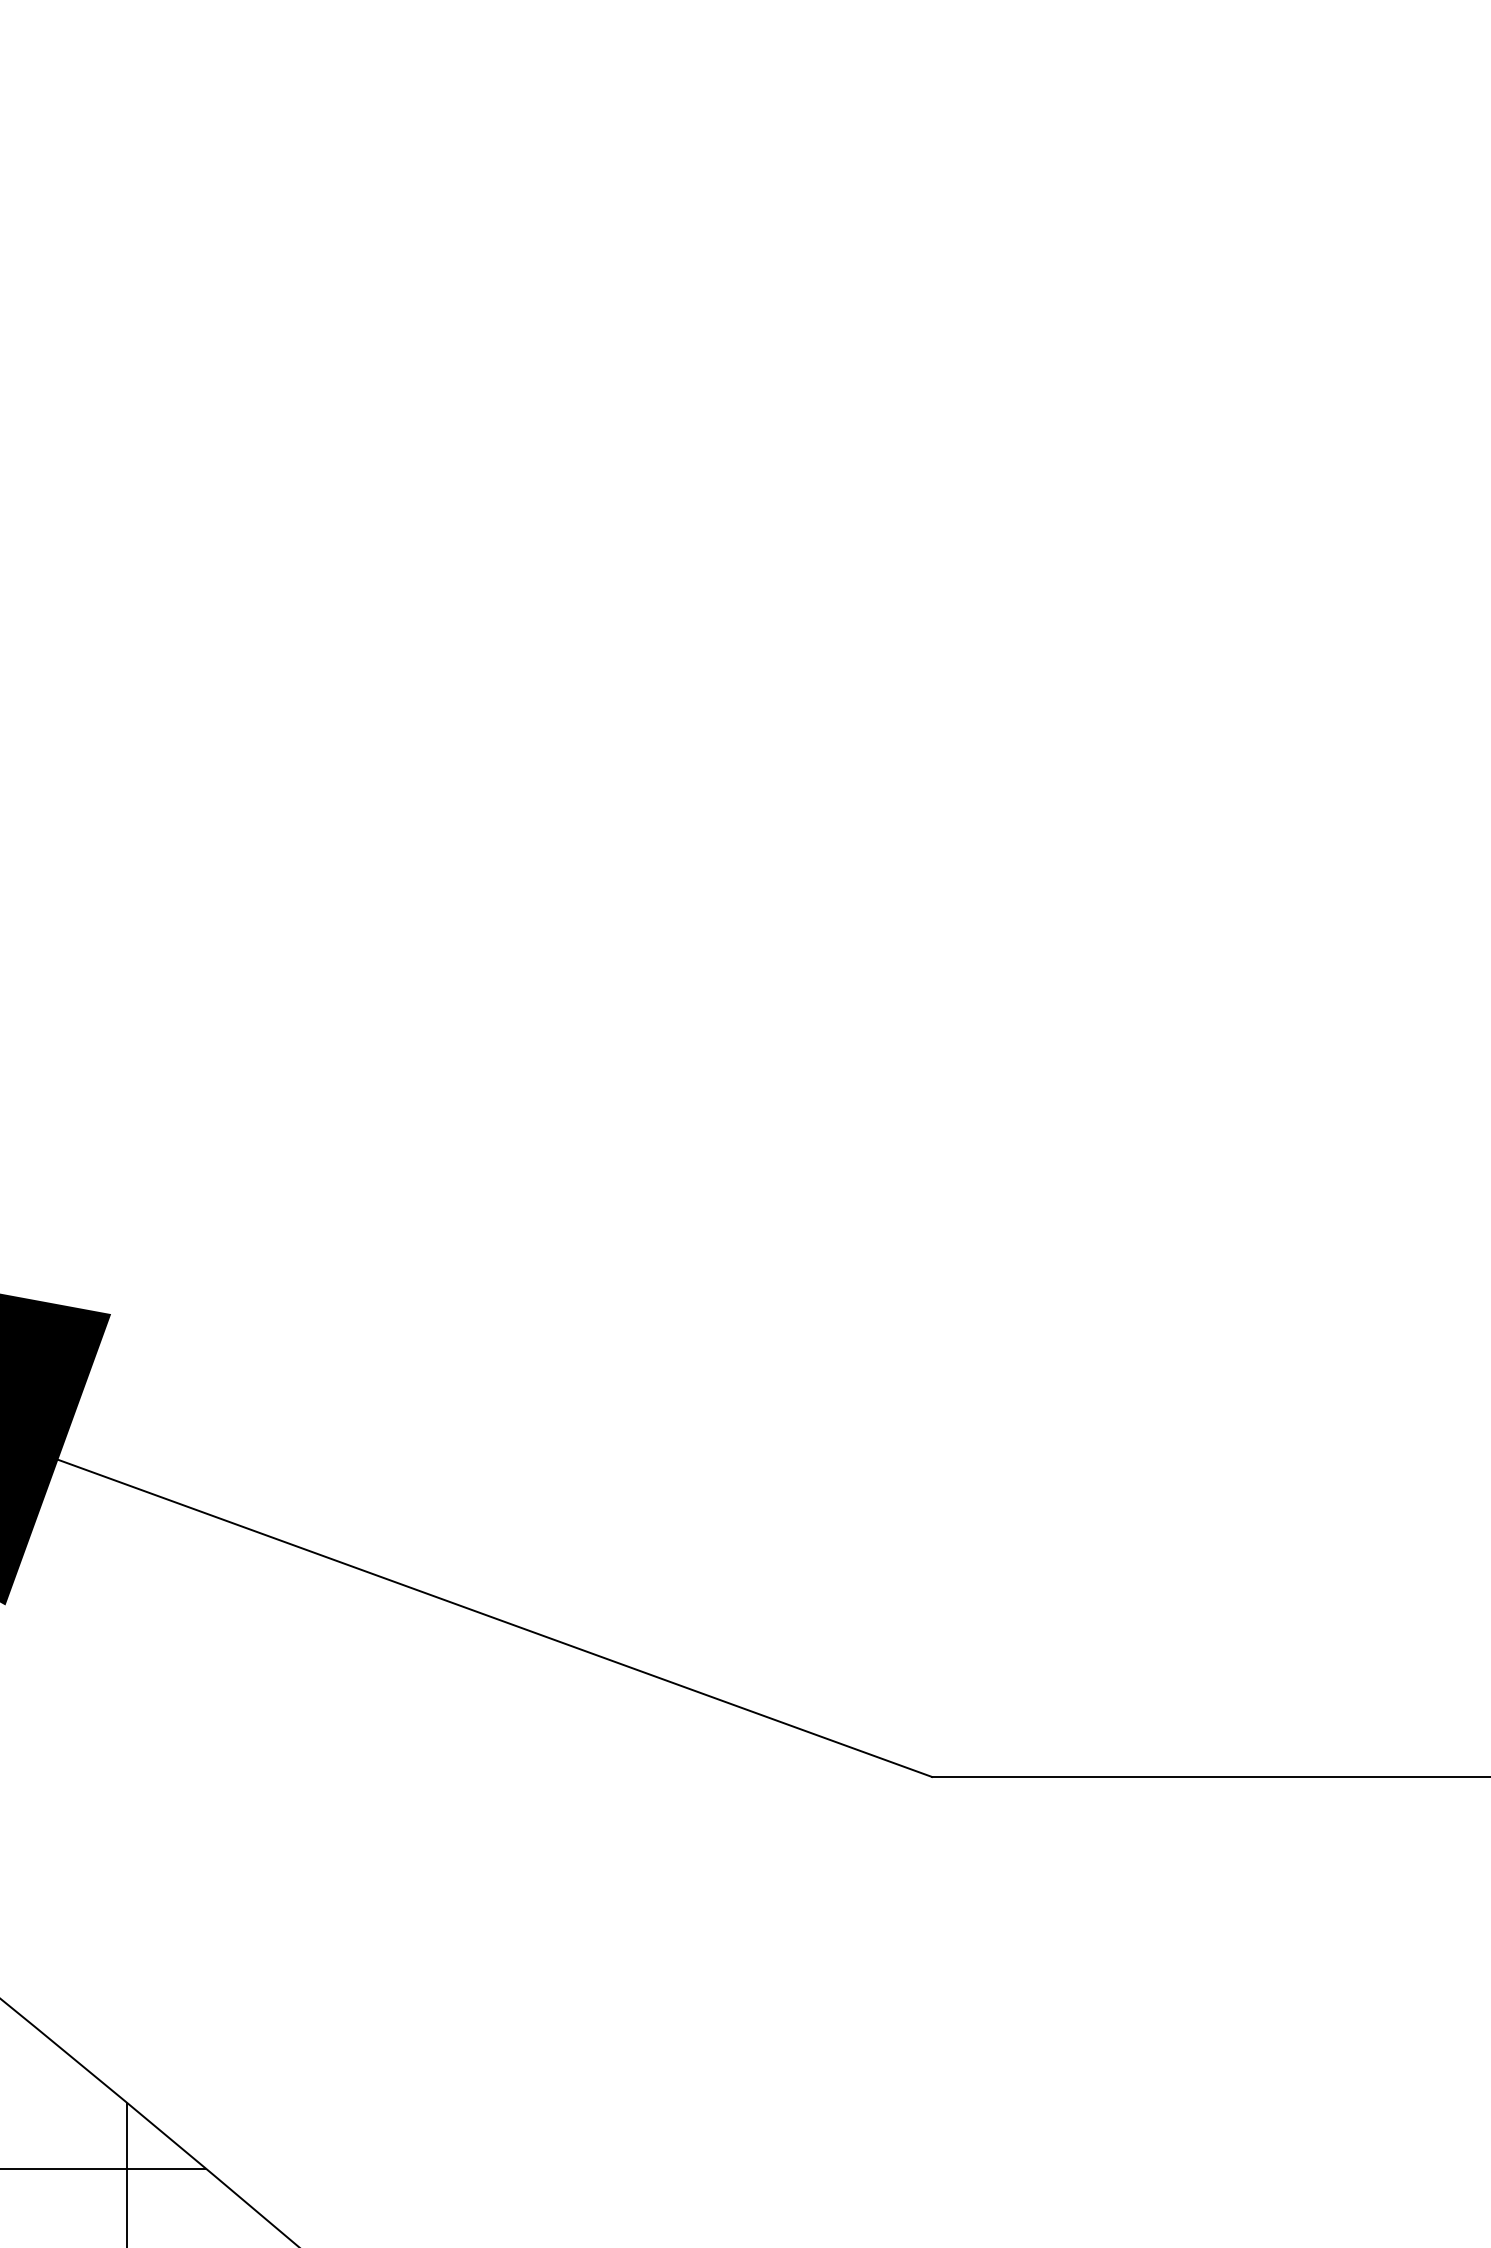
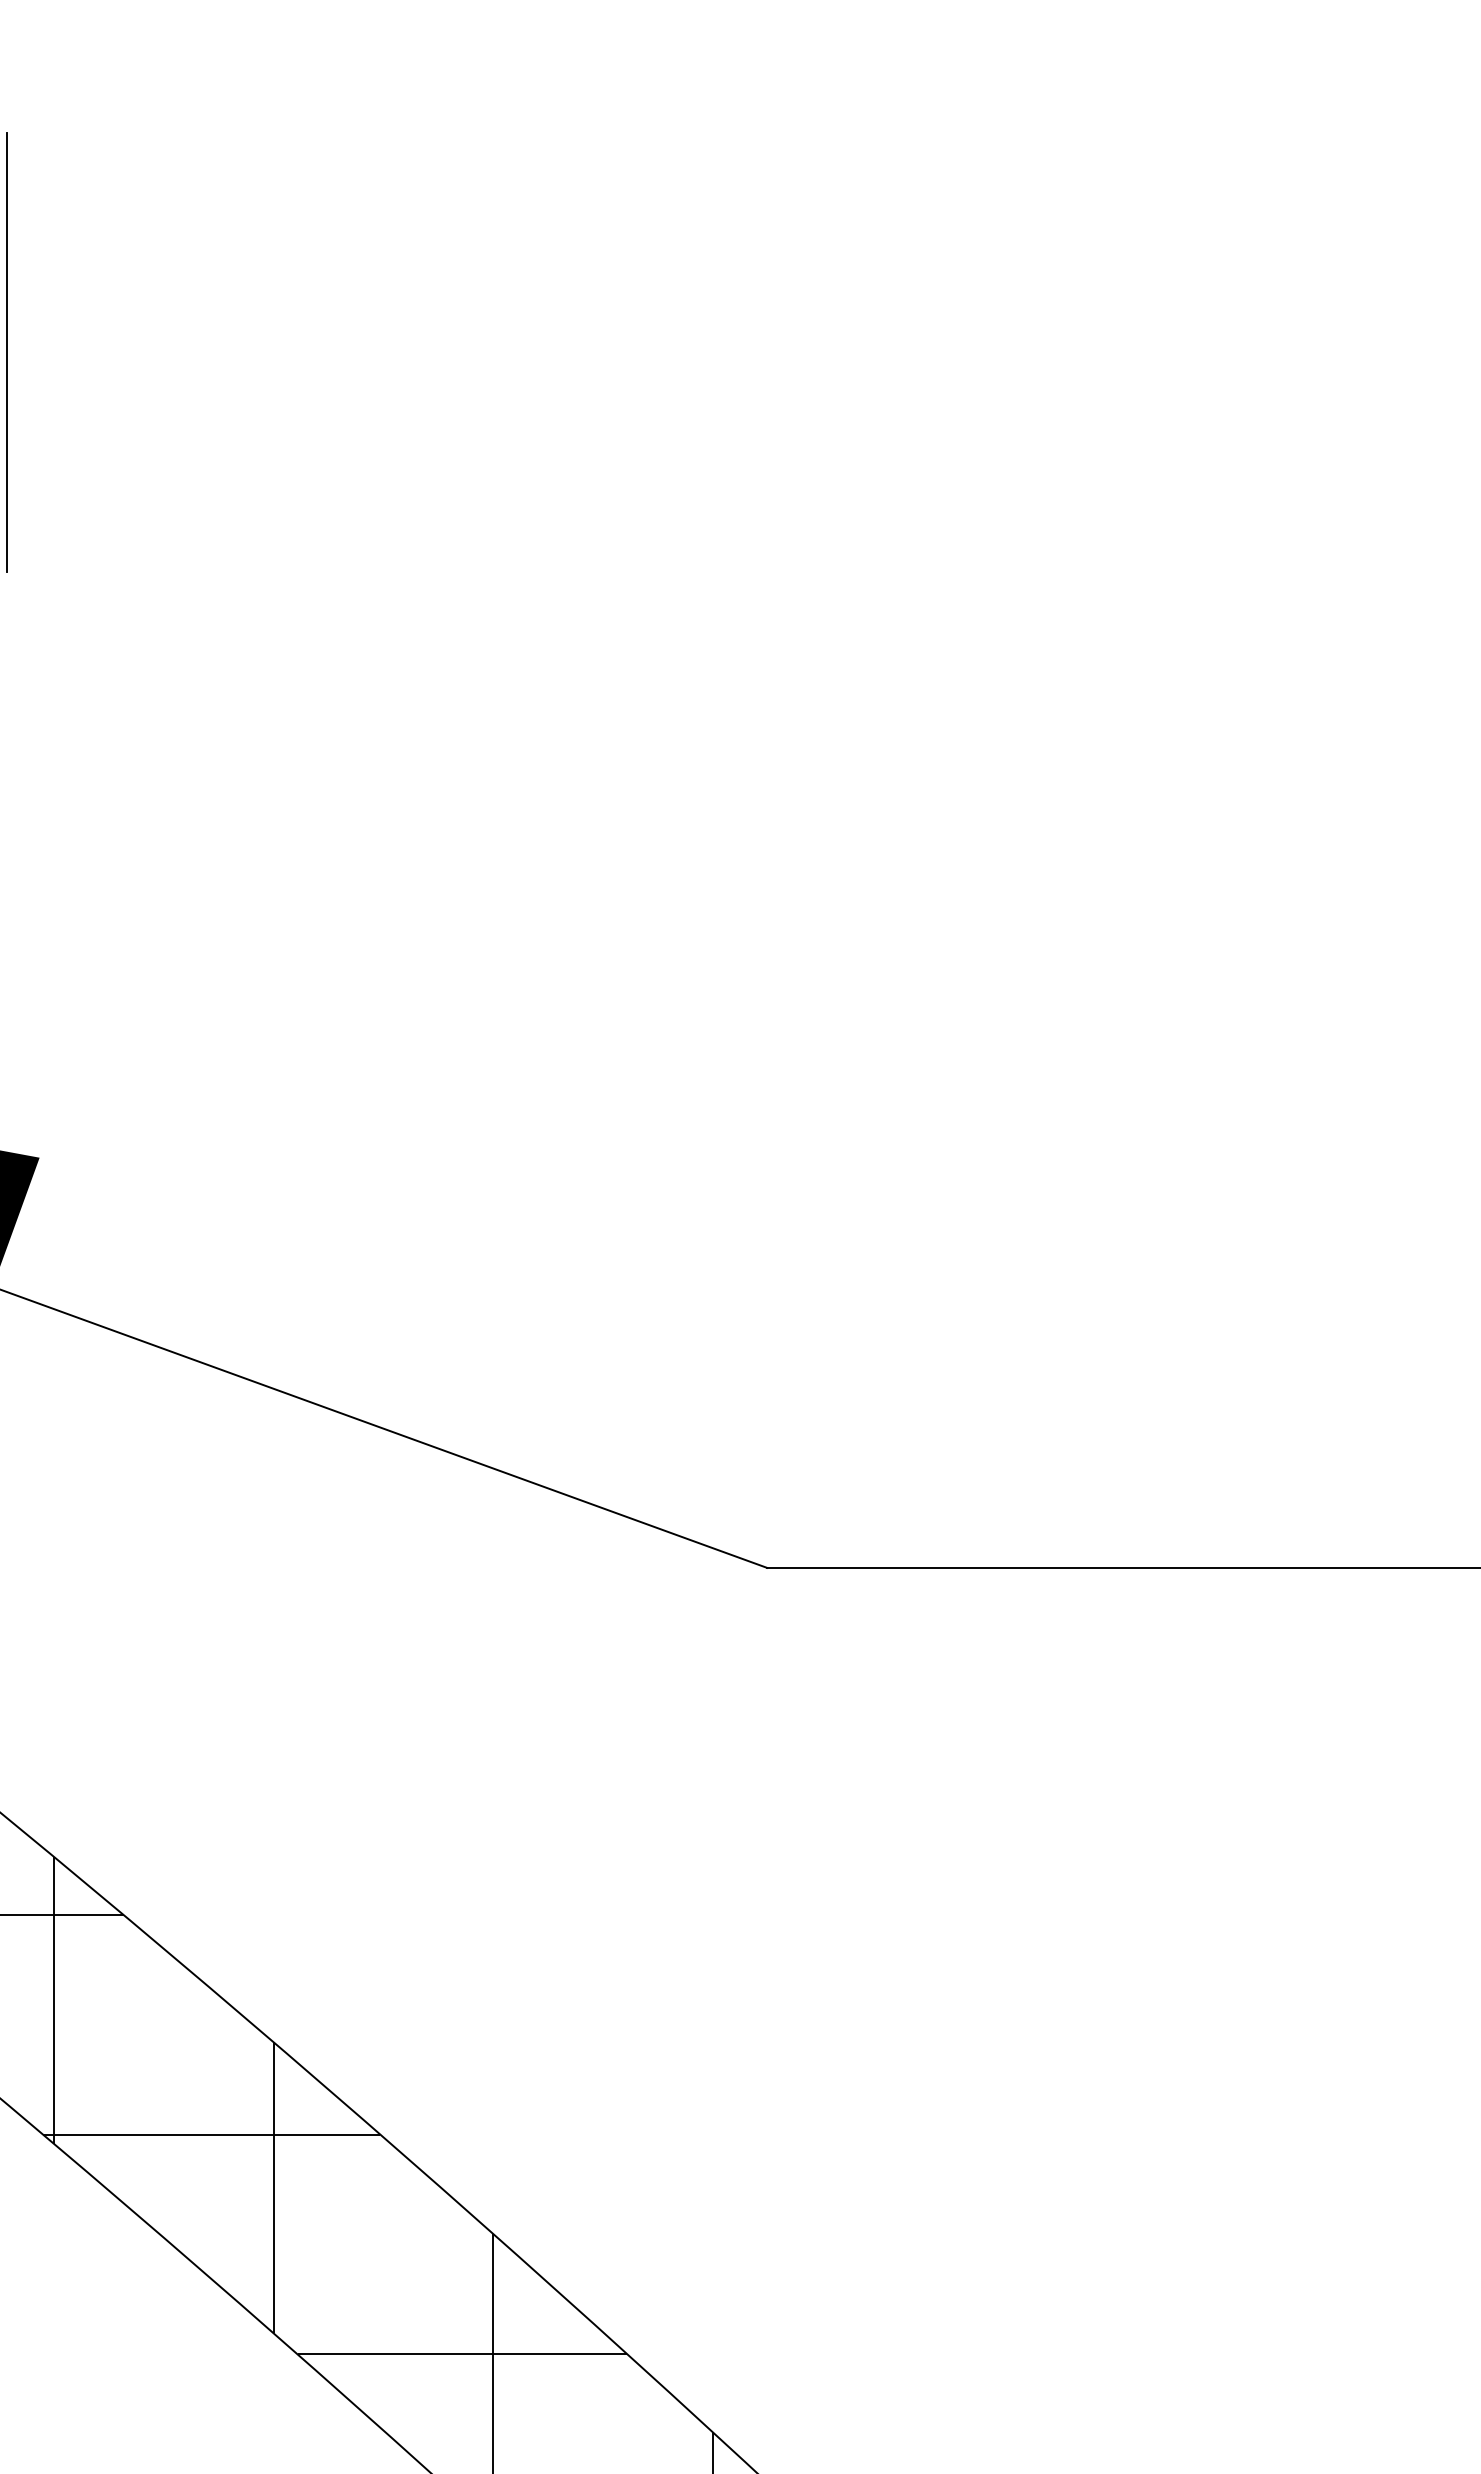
line: (73, 405) -> (6, 352), added

